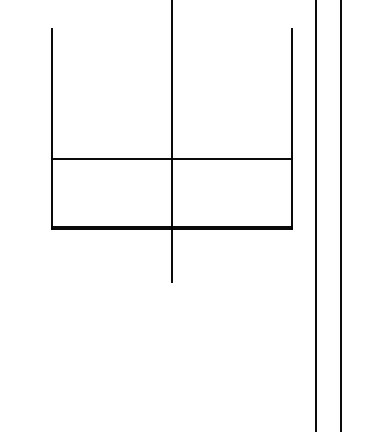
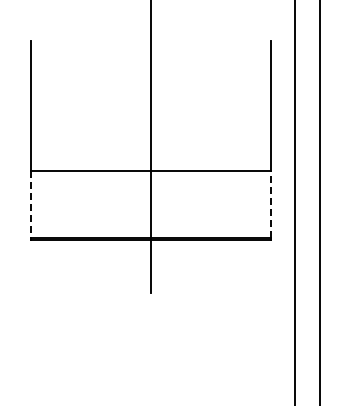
line: (52, 193) -> (31, 204), solid -> dashed
line: (291, 193) -> (270, 204), solid -> dashed

